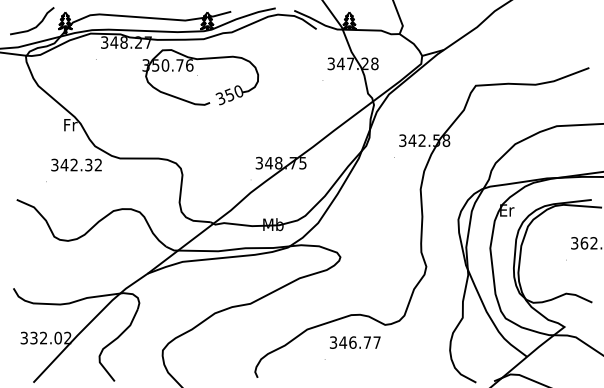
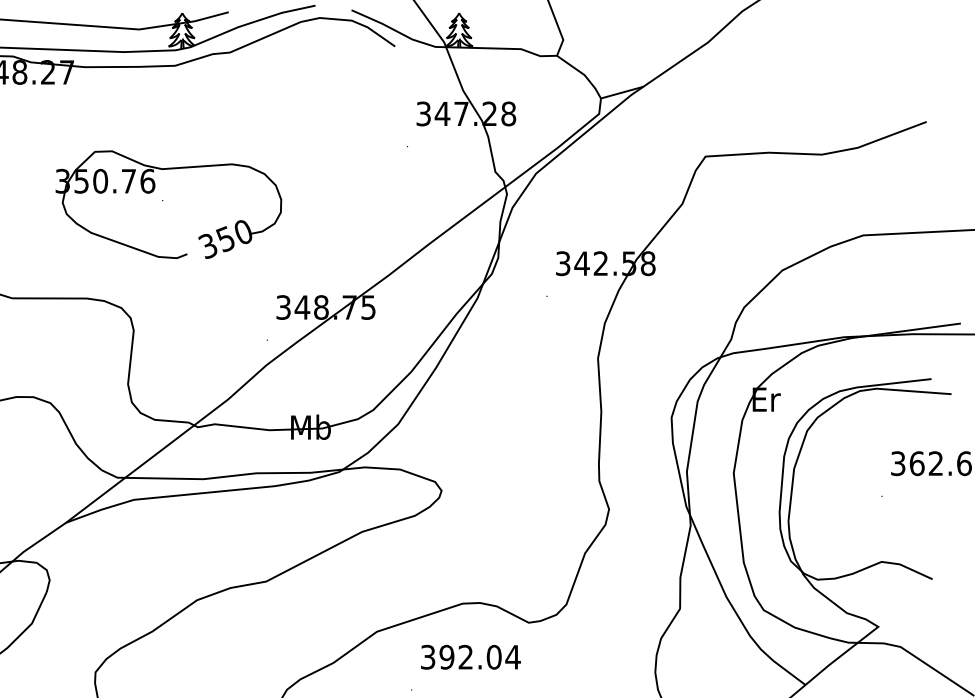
part: (200, 77) -> (168, 204), moved
text: (360, 342) -> (480, 657), 346.77 -> 392.04

